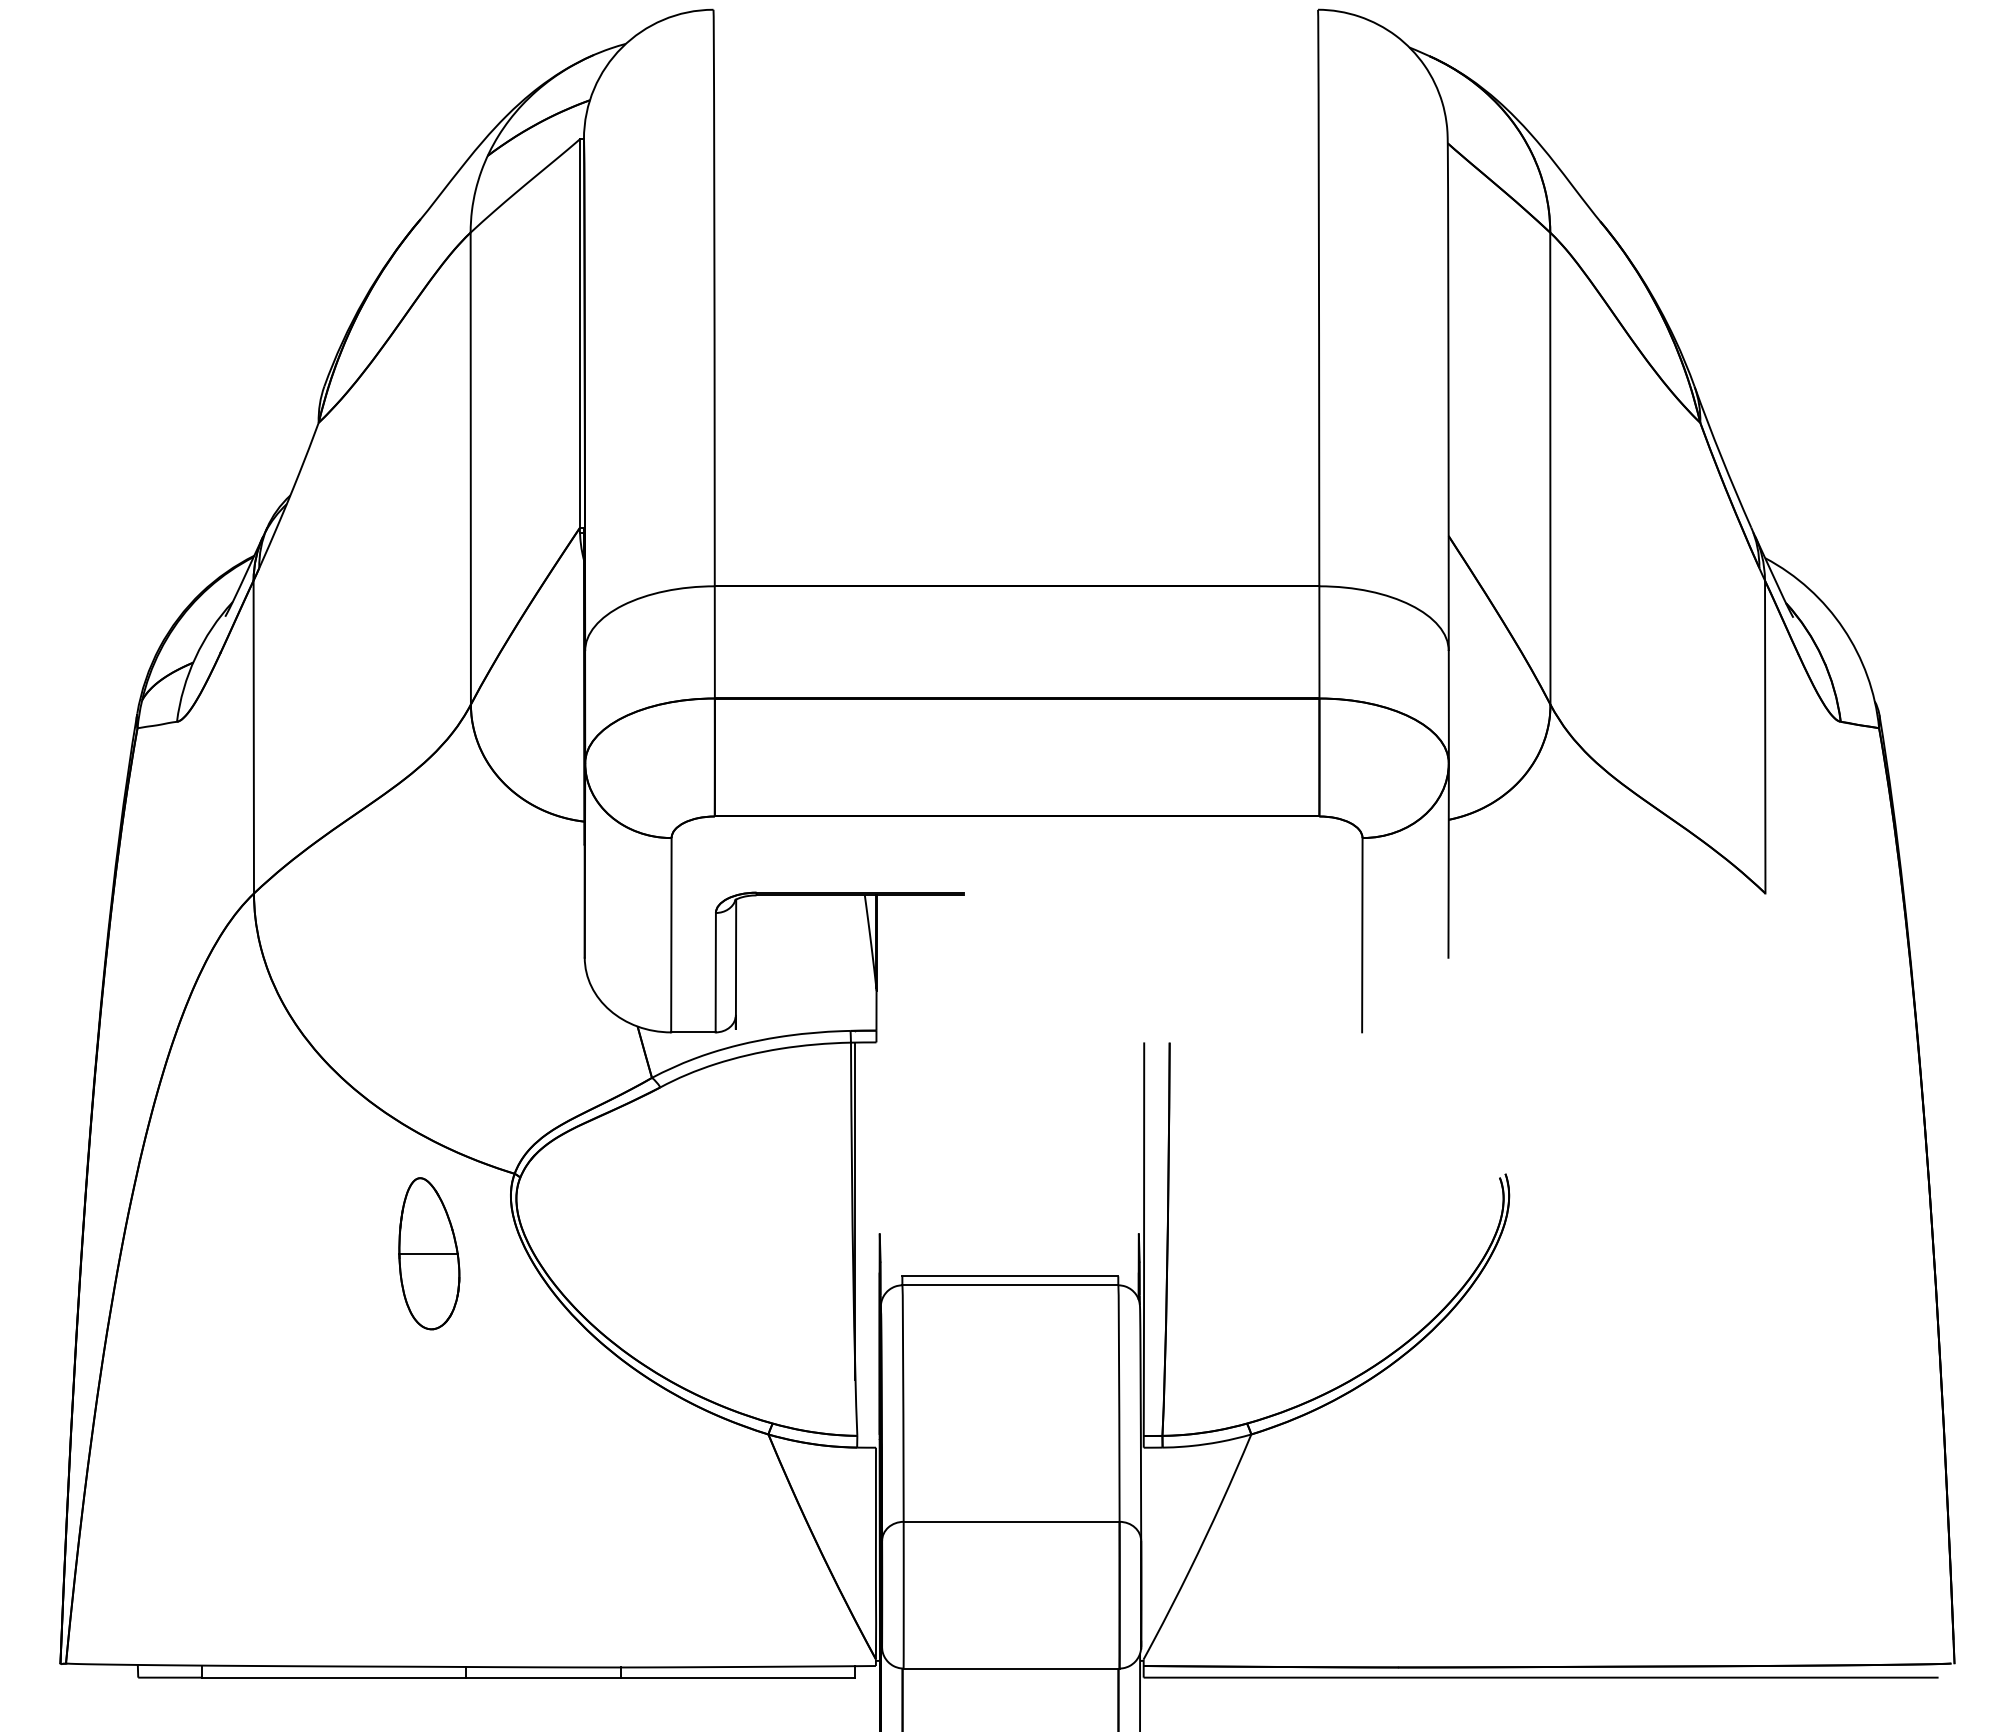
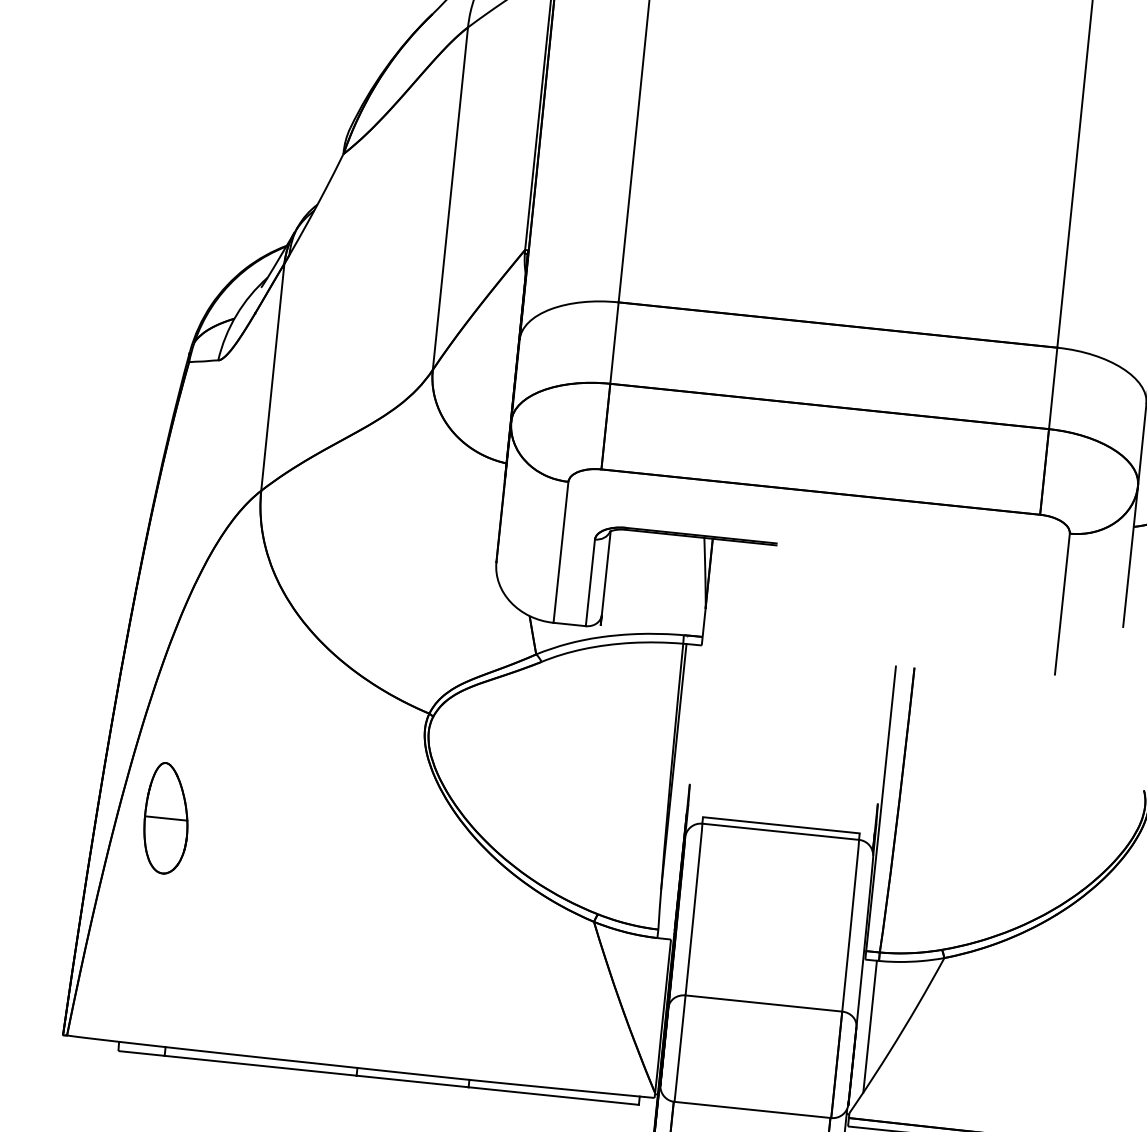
part: (429, 1253) -> (166, 818), moved
line: (1159, 1538) -> (869, 1026), added

